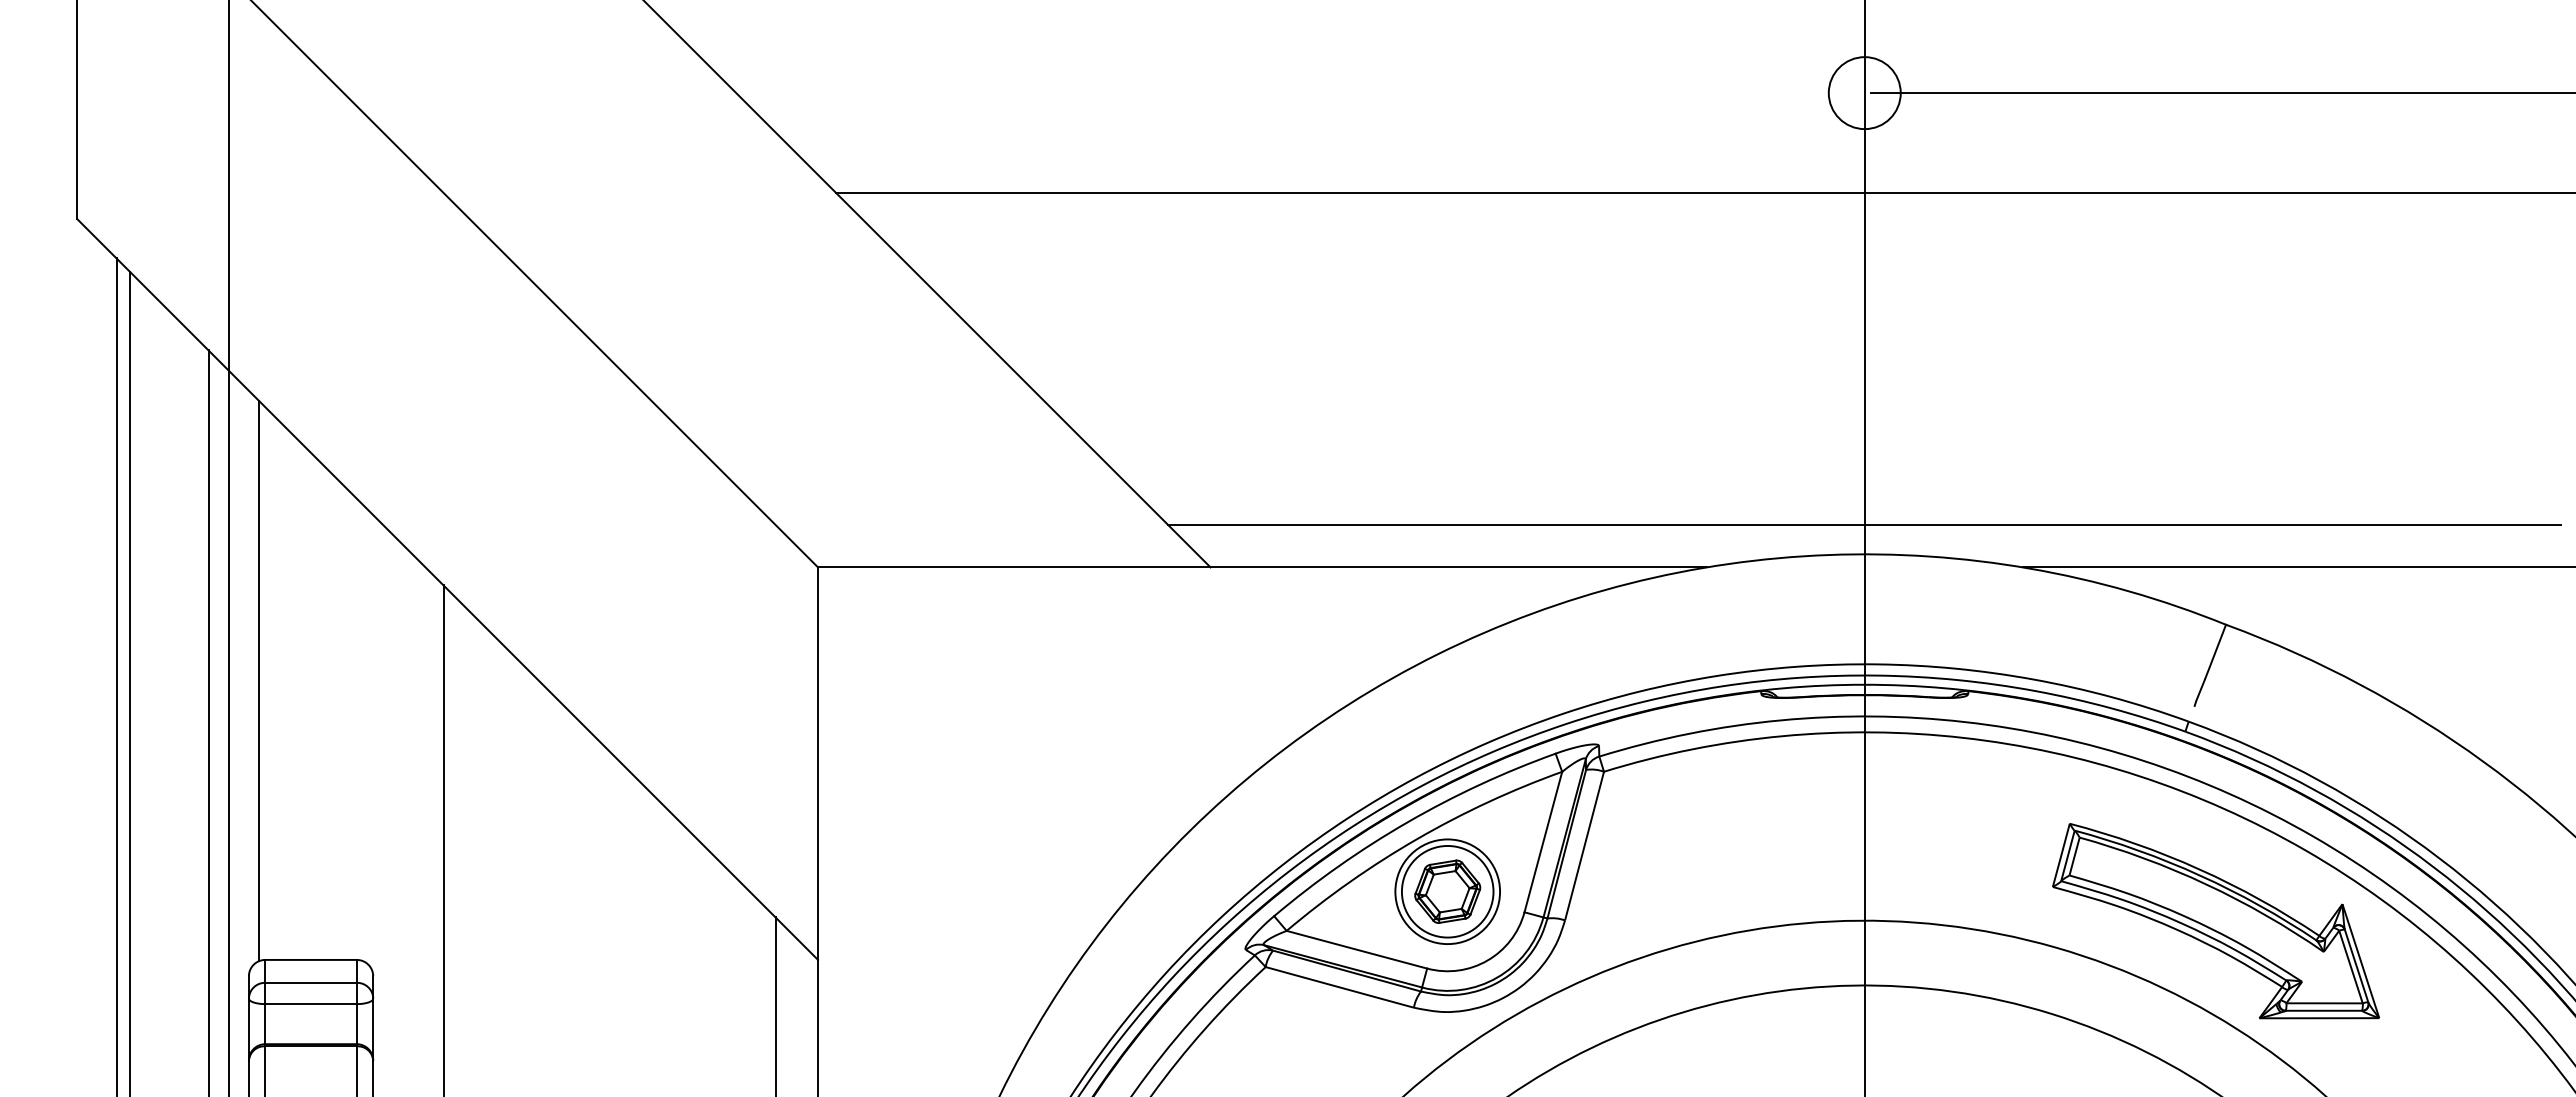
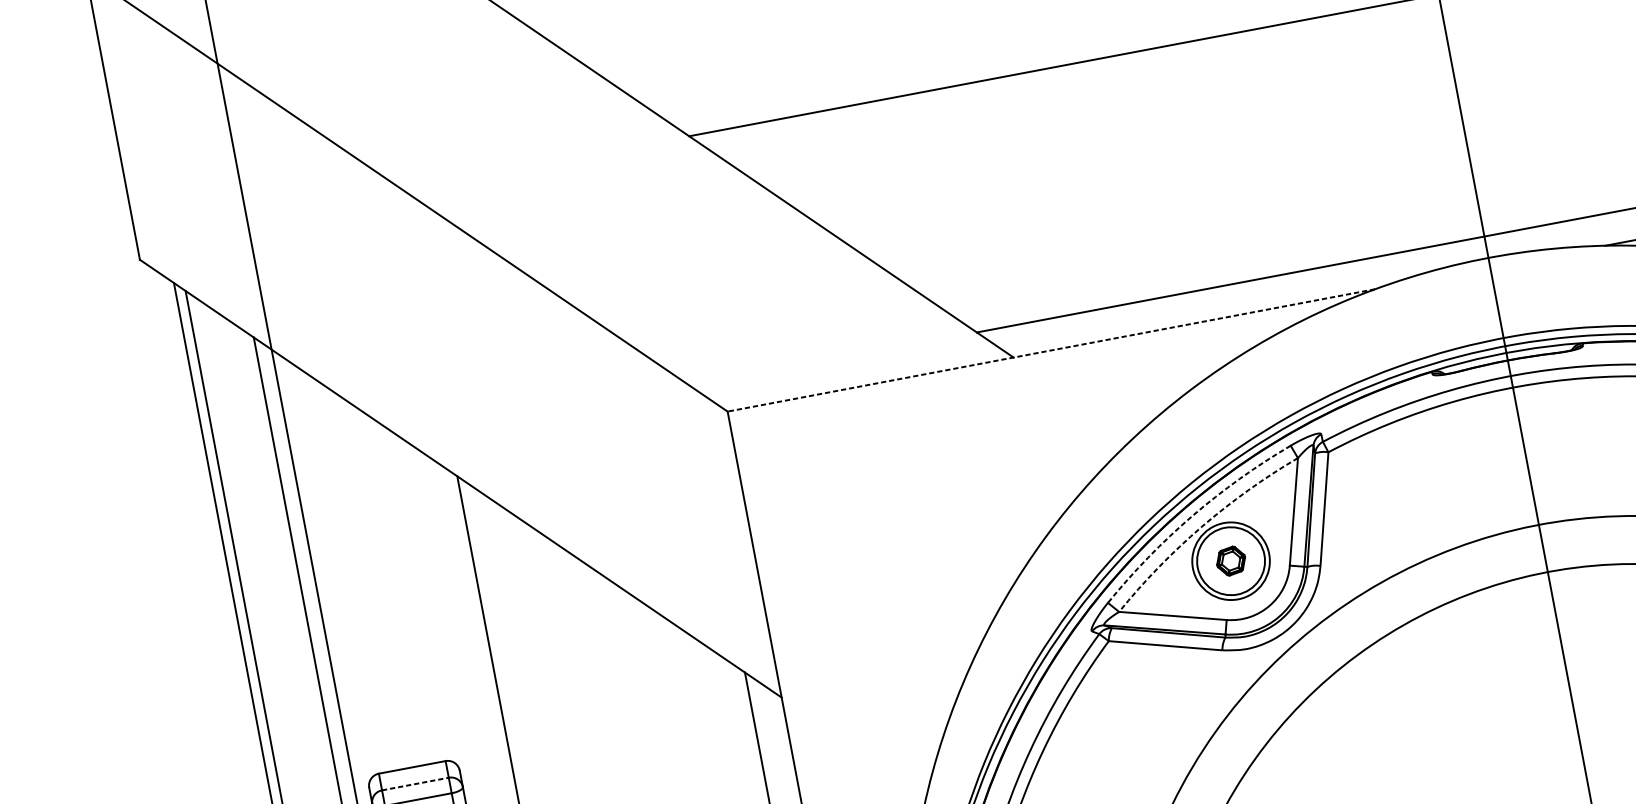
line: (1261, 567) -> (1050, 350), solid -> dashed
line: (259, 681) -> (336, 571), removed
arc: (1407, 822) -> (1192, 516), solid -> dashed
arc: (1417, 839) -> (1201, 527), solid -> dashed
part: (1447, 891) -> (1230, 561), size x0.6
line: (311, 982) -> (415, 783), solid -> dashed

